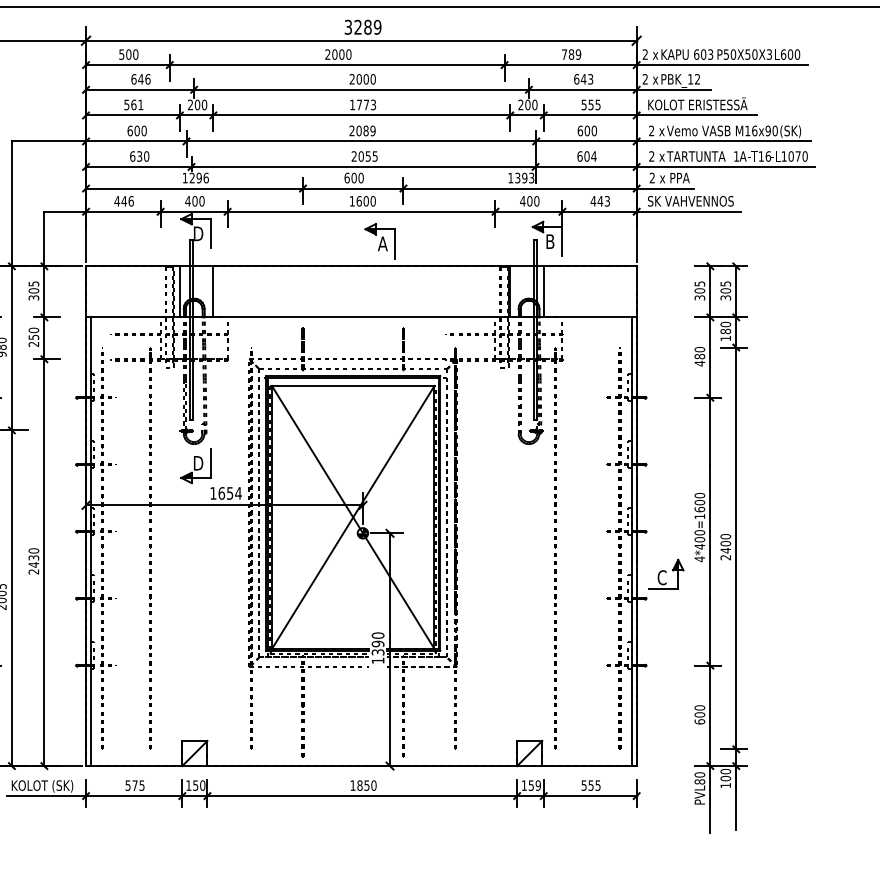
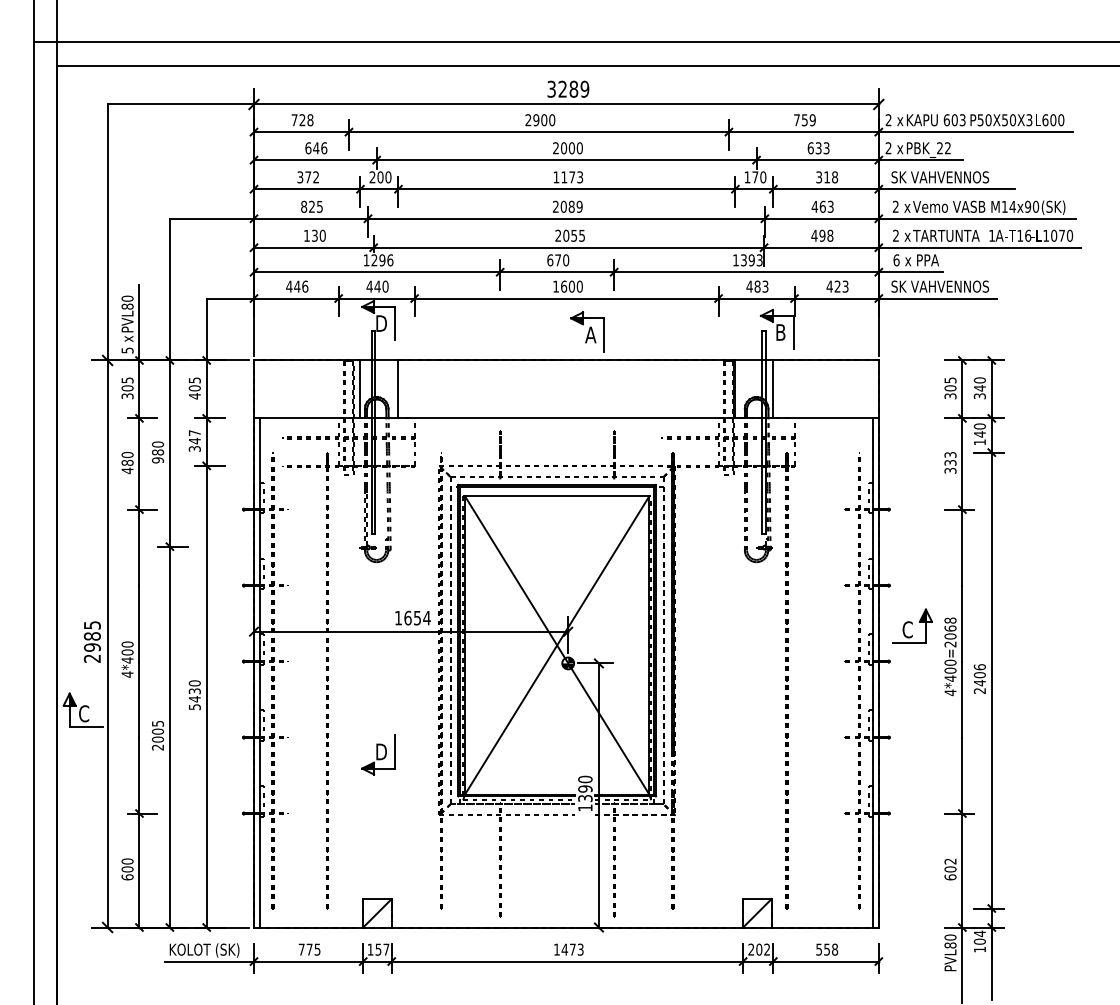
text: (128, 54) -> (302, 120), 500 -> 728
text: (335, 54) -> (536, 120), 2000 -> 2900
text: (571, 54) -> (804, 120), 789 -> 759
text: (583, 79) -> (818, 148), 643 -> 633
text: (690, 79) -> (939, 148), PBK_12 -> PBK_22
text: (697, 103) -> (947, 175), KOLOT ERISTESSÄ -> SK VAHVENNOS
text: (133, 105) -> (307, 177), 561 -> 372
text: (359, 105) -> (564, 177), 1773 -> 1173
text: (524, 105) -> (751, 177), 200 -> 170
text: (591, 105) -> (827, 177), 555 -> 318
text: (137, 130) -> (312, 206), 600 -> 825
text: (587, 130) -> (822, 206), 600 -> 463
text: (754, 130) -> (1012, 206), M16x90 -> M14x90
text: (133, 156) -> (307, 235), 630 -> 130
text: (587, 156) -> (822, 235), 604 -> 498
text: (354, 178) -> (558, 260), 600 -> 670
text: (652, 178) -> (896, 260), 2 -> 6
text: (194, 201) -> (377, 286), 400 -> 440
text: (533, 201) -> (761, 286), 400 -> 483
text: (600, 201) -> (837, 286), 443 -> 423
text: (725, 287) -> (979, 384), 305 -> 340
text: (33, 298) -> (194, 396), 305 -> 405
text: (725, 331) -> (979, 434), 180 -> 140
text: (33, 336) -> (194, 440), 250 -> 347
text: (699, 356) -> (950, 462), 480 -> 333
part: (195, 465) -> (378, 754), moved
text: (699, 506) -> (950, 632), 4*400=1600 -> 4*400=2068
text: (725, 536) -> (979, 667), 2400 -> 2406
text: (33, 572) -> (194, 707), 2430 -> 5430
part: (666, 573) -> (912, 625), moved
text: (699, 707) -> (950, 861), 600 -> 602
text: (725, 771) -> (979, 933), 100 -> 104
text: (127, 785) -> (301, 949), 575 -> 775
text: (202, 785) -> (386, 949), 150 -> 157
text: (366, 785) -> (572, 949), 1850 -> 1473
text: (531, 785) -> (759, 949), 159 -> 202
text: (598, 785) -> (835, 949), 555 -> 558

